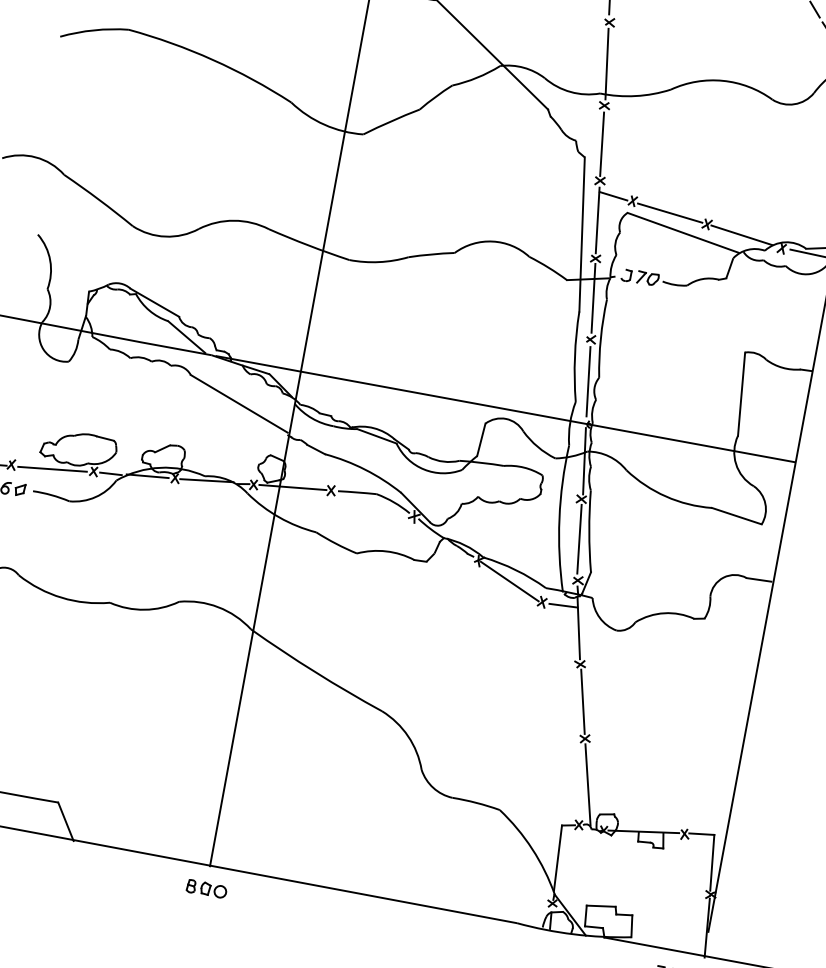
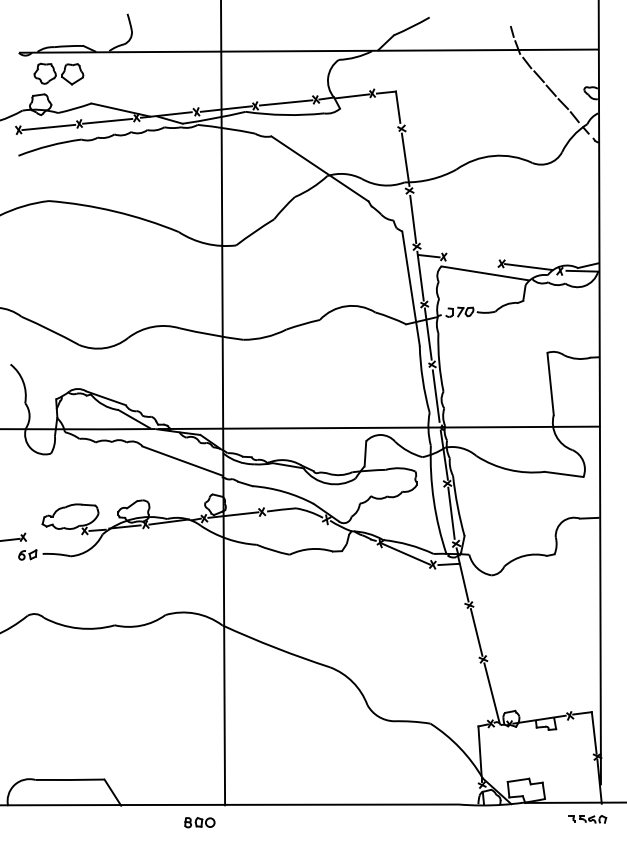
line: (669, 212) -> (472, 260), removed
line: (51, 469) -> (53, 535), removed
part: (206, 888) -> (199, 822), moved

